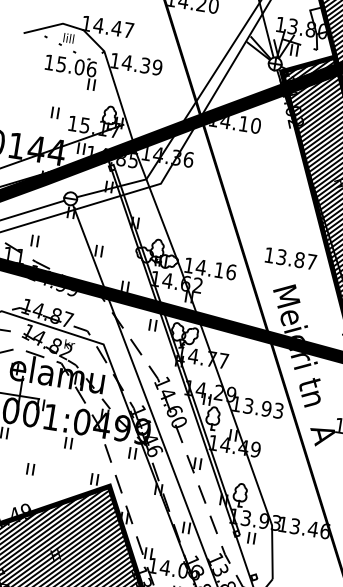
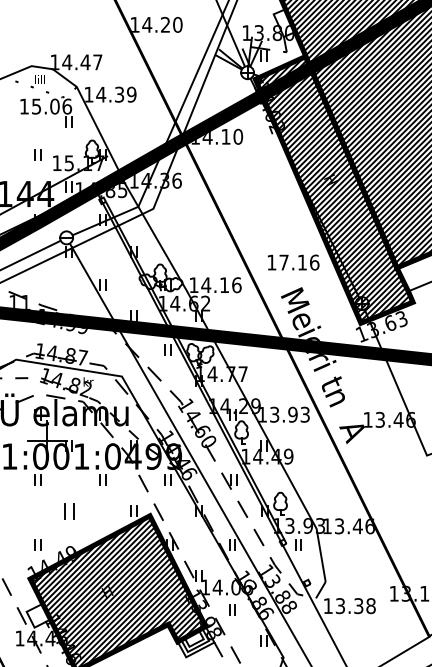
part: (34, 240) -> (37, 284), removed
text: (296, 259) -> (299, 262), 13.87 -> 17.16
part: (29, 468) -> (68, 510), size x1.6

